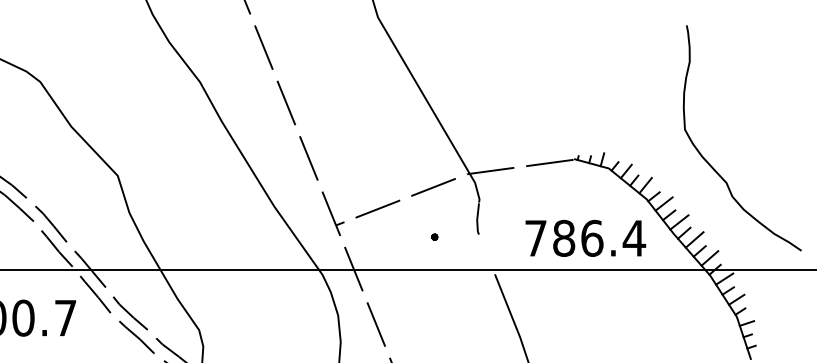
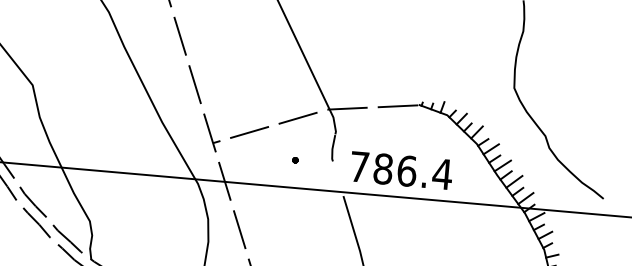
text: (585, 237) -> (401, 169), moved

